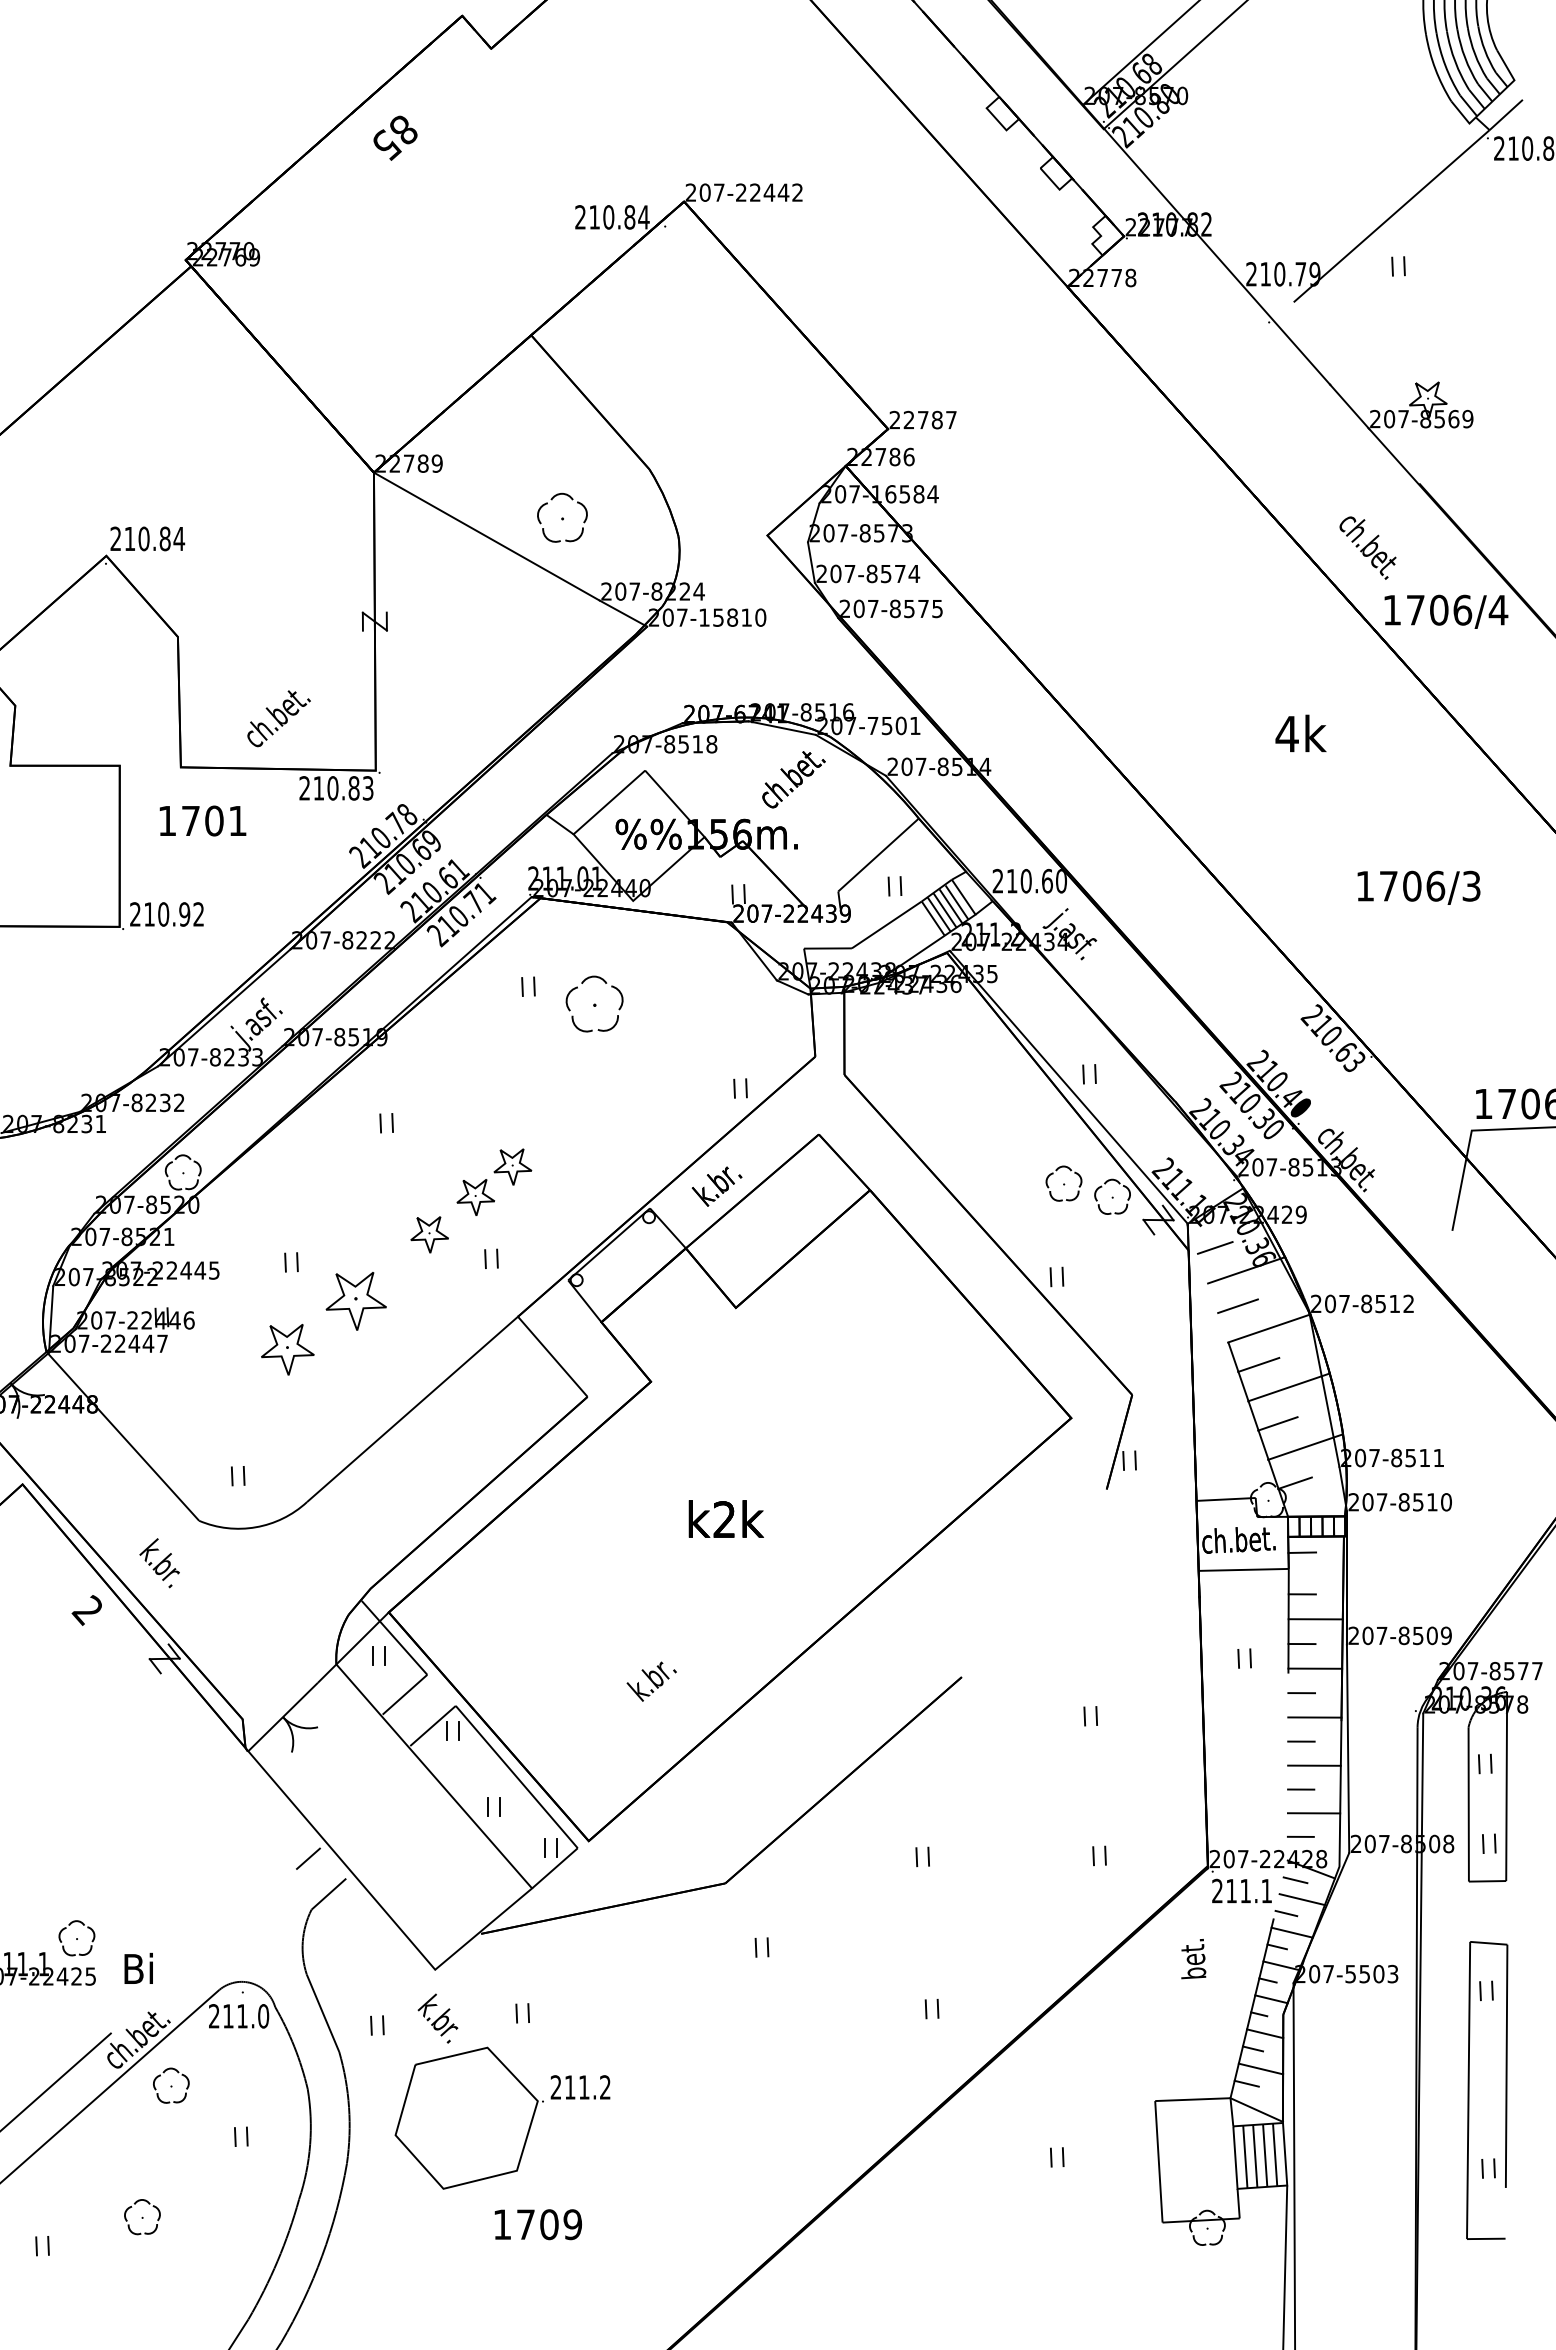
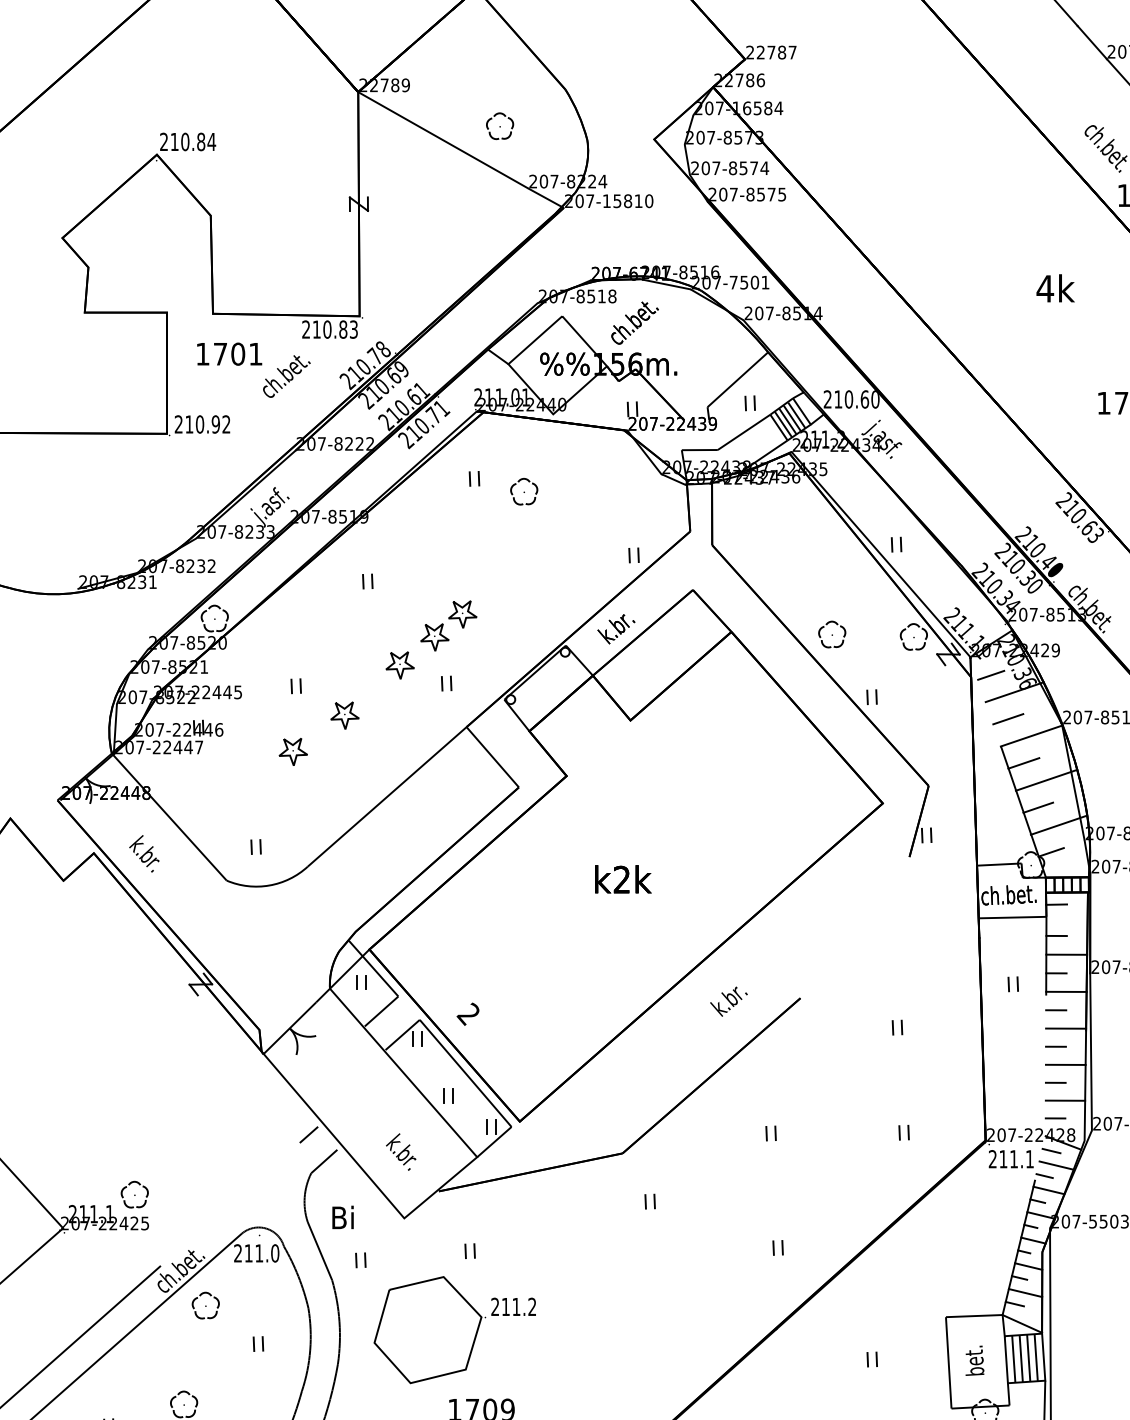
part: (562, 518) -> (500, 126), size x0.71
text: (278, 718) -> (286, 376), moved
text: (793, 779) -> (634, 322), moved
part: (594, 1003) -> (524, 491), size x0.62
part: (1063, 1183) -> (831, 634), moved
part: (356, 1301) -> (345, 715), size x0.62
part: (287, 1349) -> (293, 751), size x0.71
text: (159, 1563) -> (144, 854), moved
text: (86, 1610) -> (467, 1014), moved
text: (651, 1681) -> (728, 1001), moved
text: (1193, 1959) -> (974, 1361), moved
text: (138, 1967) -> (342, 1216), moved
text: (437, 2018) -> (400, 1151), moved

